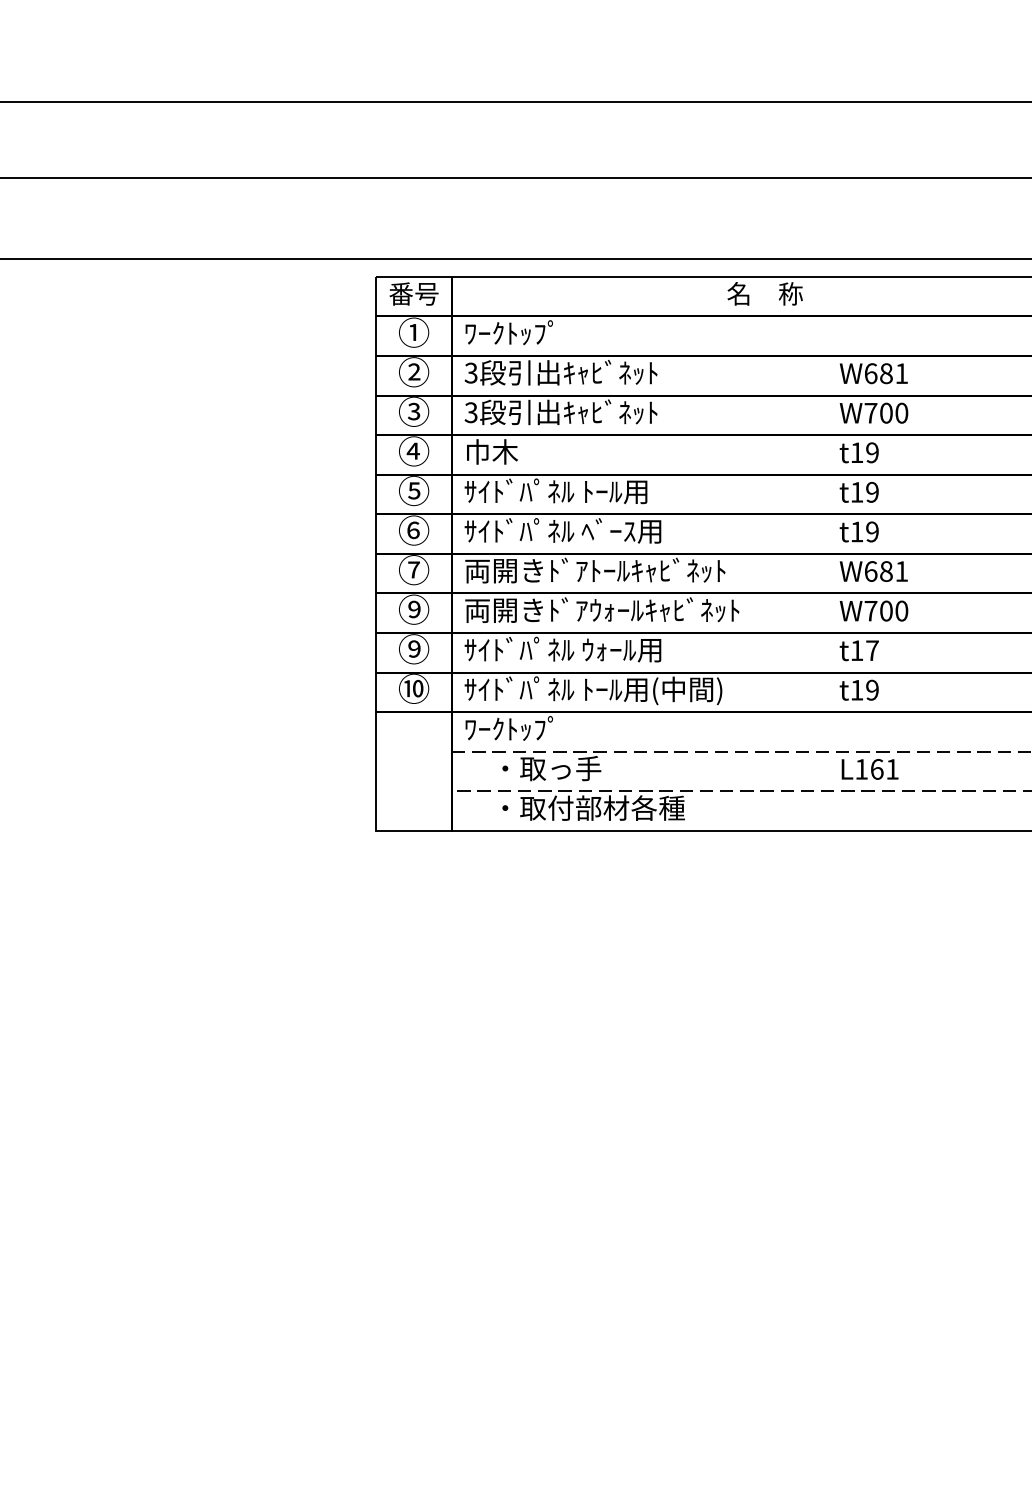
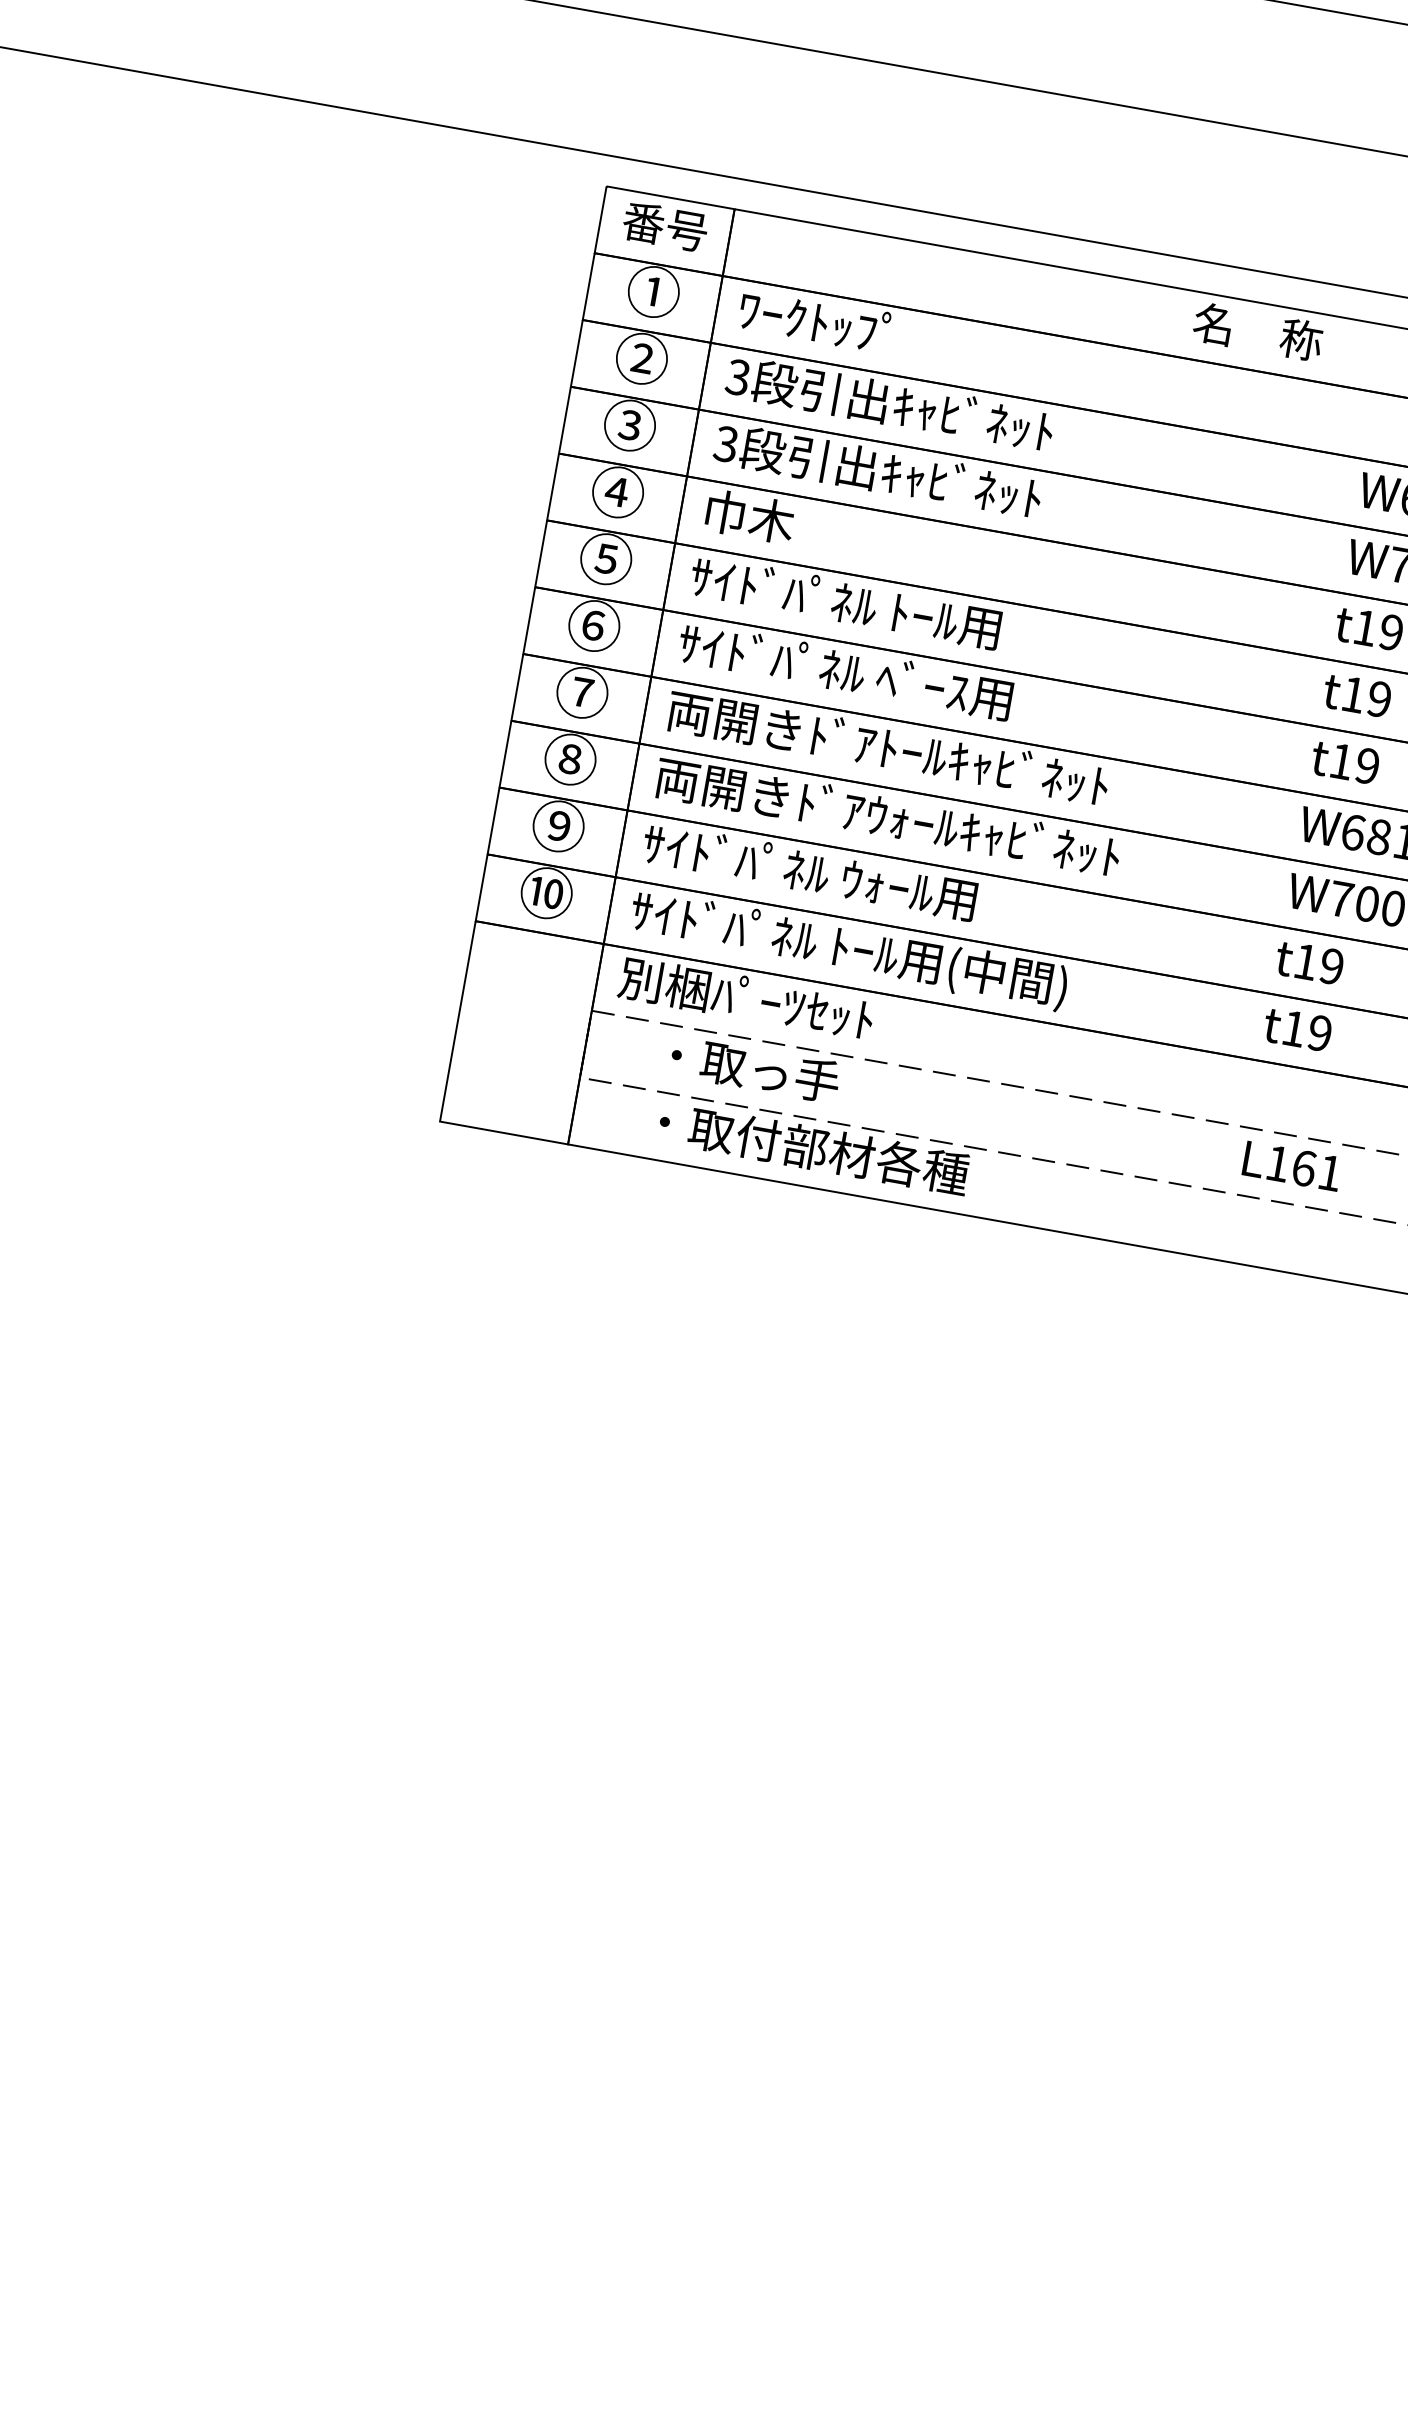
text: (413, 609) -> (569, 759), ⑨ -> ⑧
text: (872, 650) -> (1332, 966), t17 -> t19
text: (539, 728) -> (746, 997), ﾜｰｸﾄｯﾌﾟ -> 別梱ﾊﾟｰﾂｾｯﾄ

